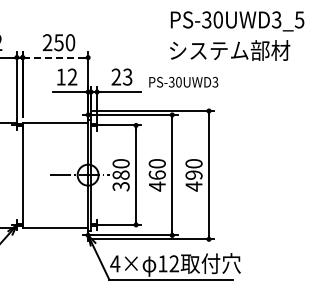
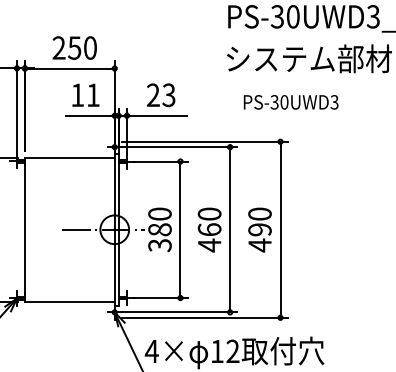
line: (55, 57) -> (69, 68), dashed -> solid
text: (72, 76) -> (93, 94), 12 -> 11
text: (183, 82) -> (290, 102), moved

